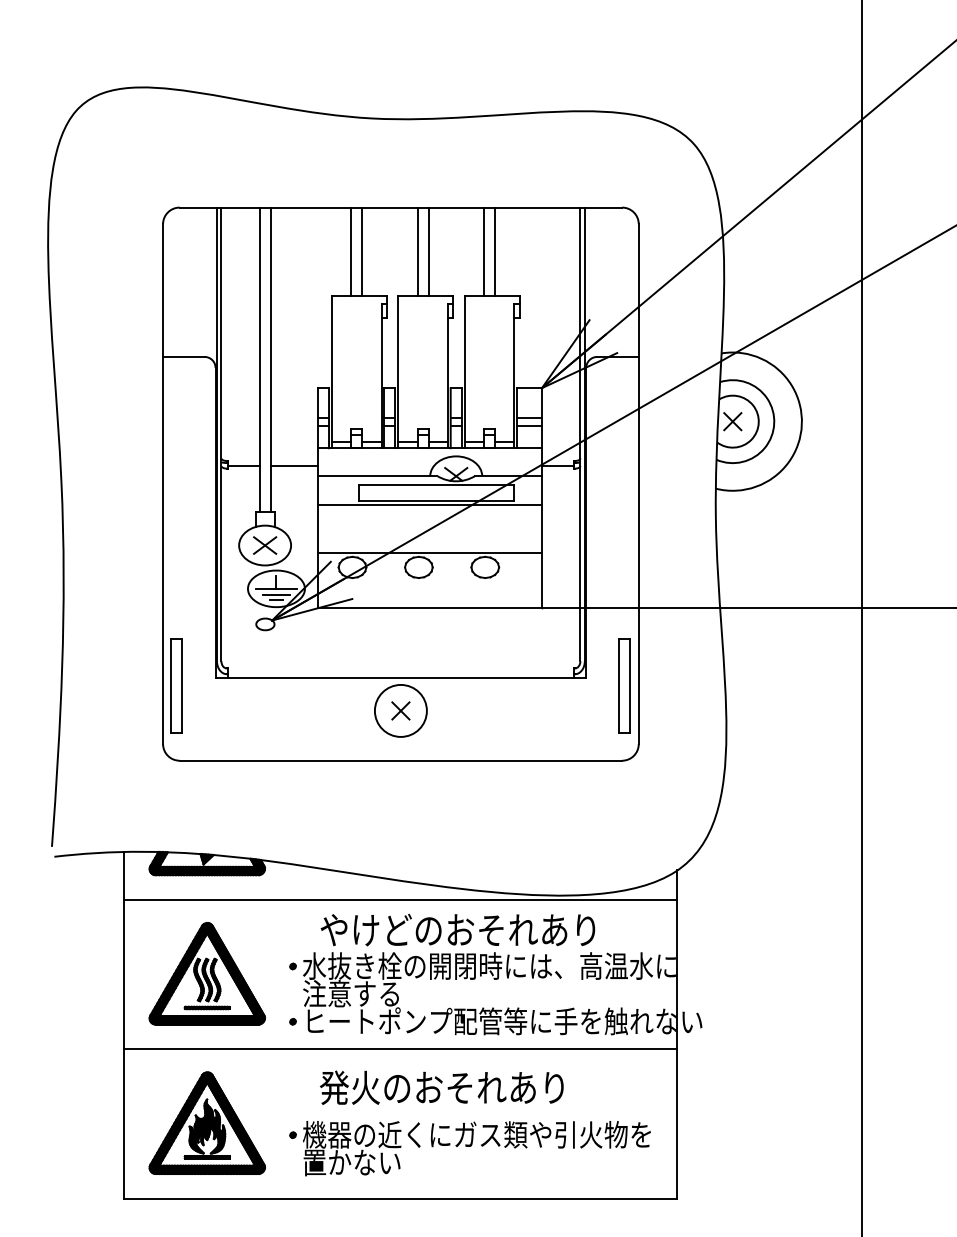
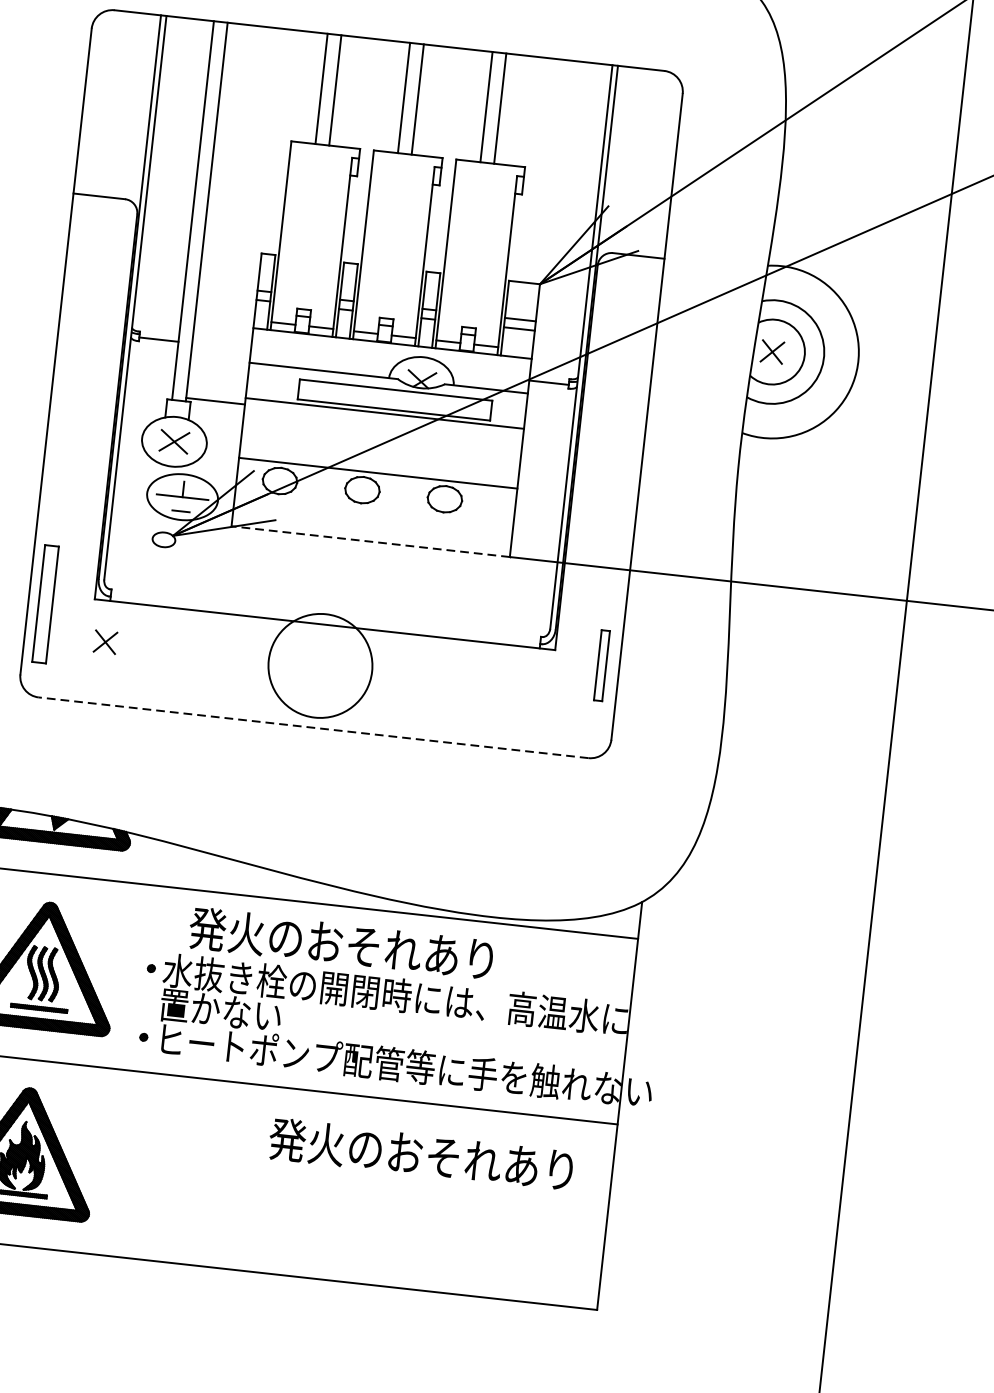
line: (293, 465) -> (214, 400), moved
line: (276, 594) -> (181, 504), removed
line: (429, 607) -> (370, 541), solid -> dashed
part: (624, 685) -> (601, 664), size x0.6
circle: (400, 710) -> (320, 665), size x1.6
part: (400, 710) -> (105, 641), moved
line: (400, 760) -> (313, 727), solid -> dashed
text: (457, 930) -> (360, 946), やけどのおそれあり -> 発火のおそれあり
text: (351, 993) -> (220, 1010), 注意する -> 置かない
text: (441, 1087) -> (420, 1154), moved
part: (469, 1148) -> (345, 1218), removed

